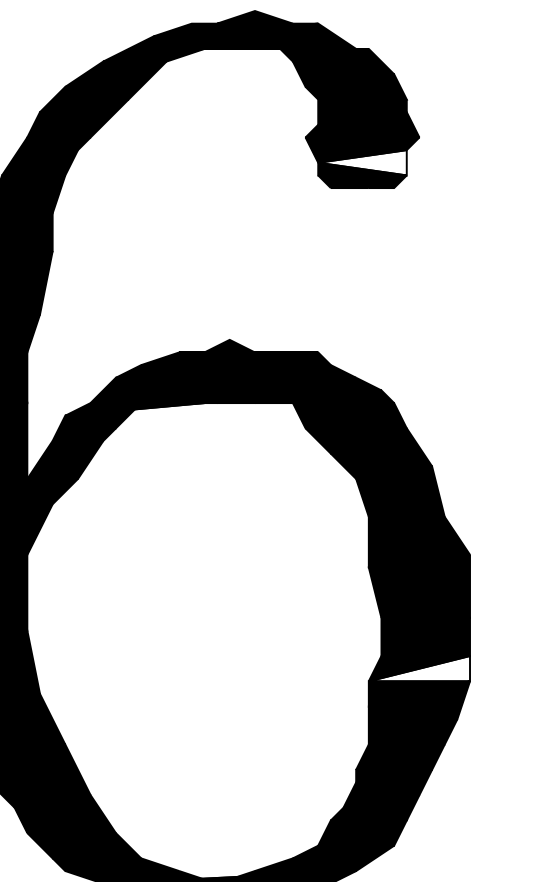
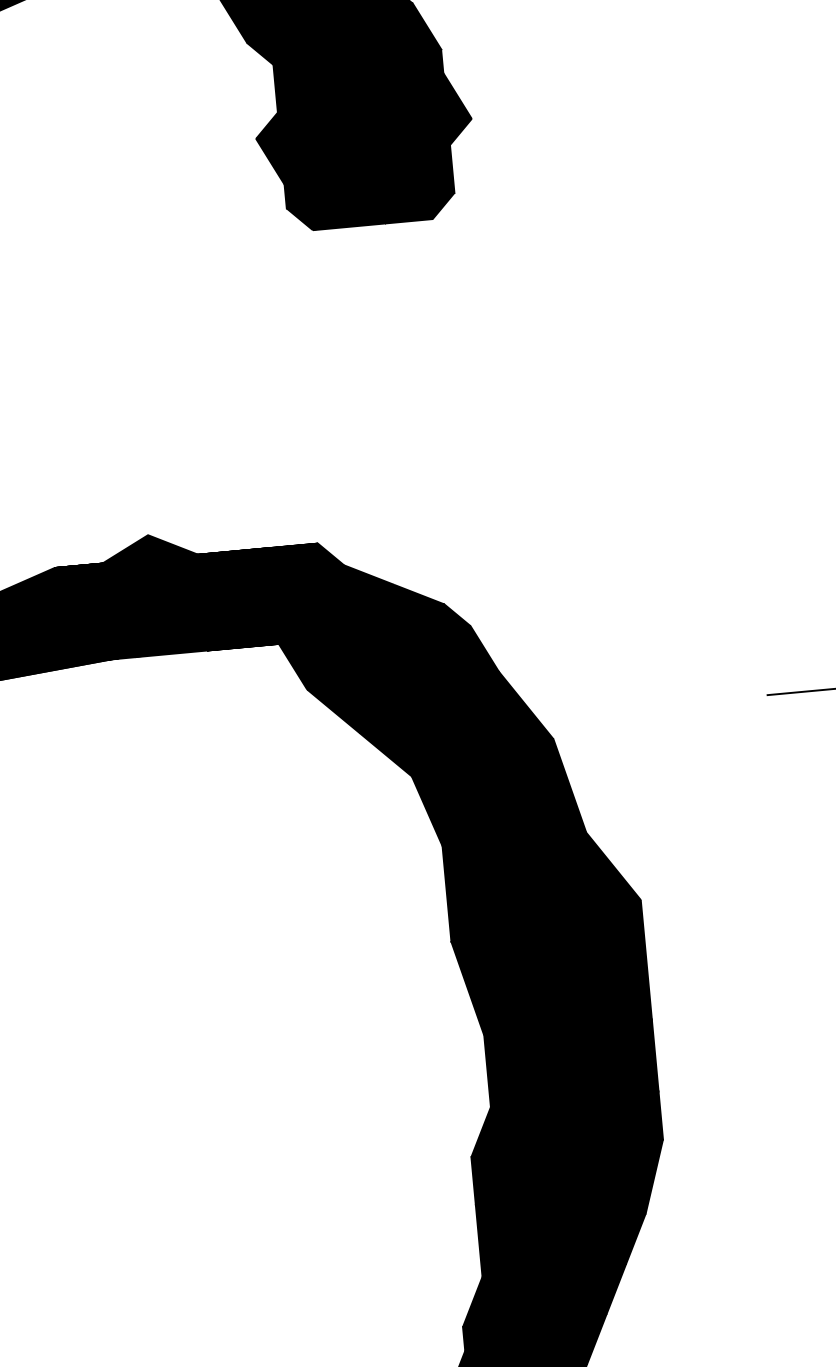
fill: (362, 162) -> (368, 176), added
fill: (419, 668) -> (565, 1124), added

